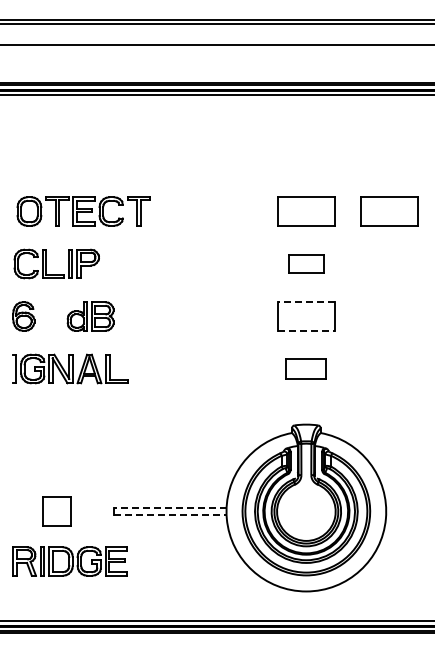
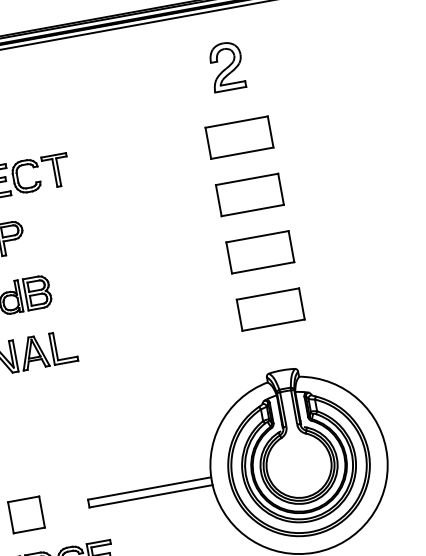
part: (306, 146) -> (226, 66), added
part: (389, 211) -> (330, 121), removed
part: (306, 263) -> (249, 194), size x1.67
line: (306, 302) -> (257, 236), dashed -> solid
line: (306, 330) -> (263, 267), dashed -> solid
part: (306, 368) -> (270, 309), size x1.43
line: (169, 508) -> (148, 489), dashed -> solid
line: (170, 515) -> (151, 496), dashed -> solid

